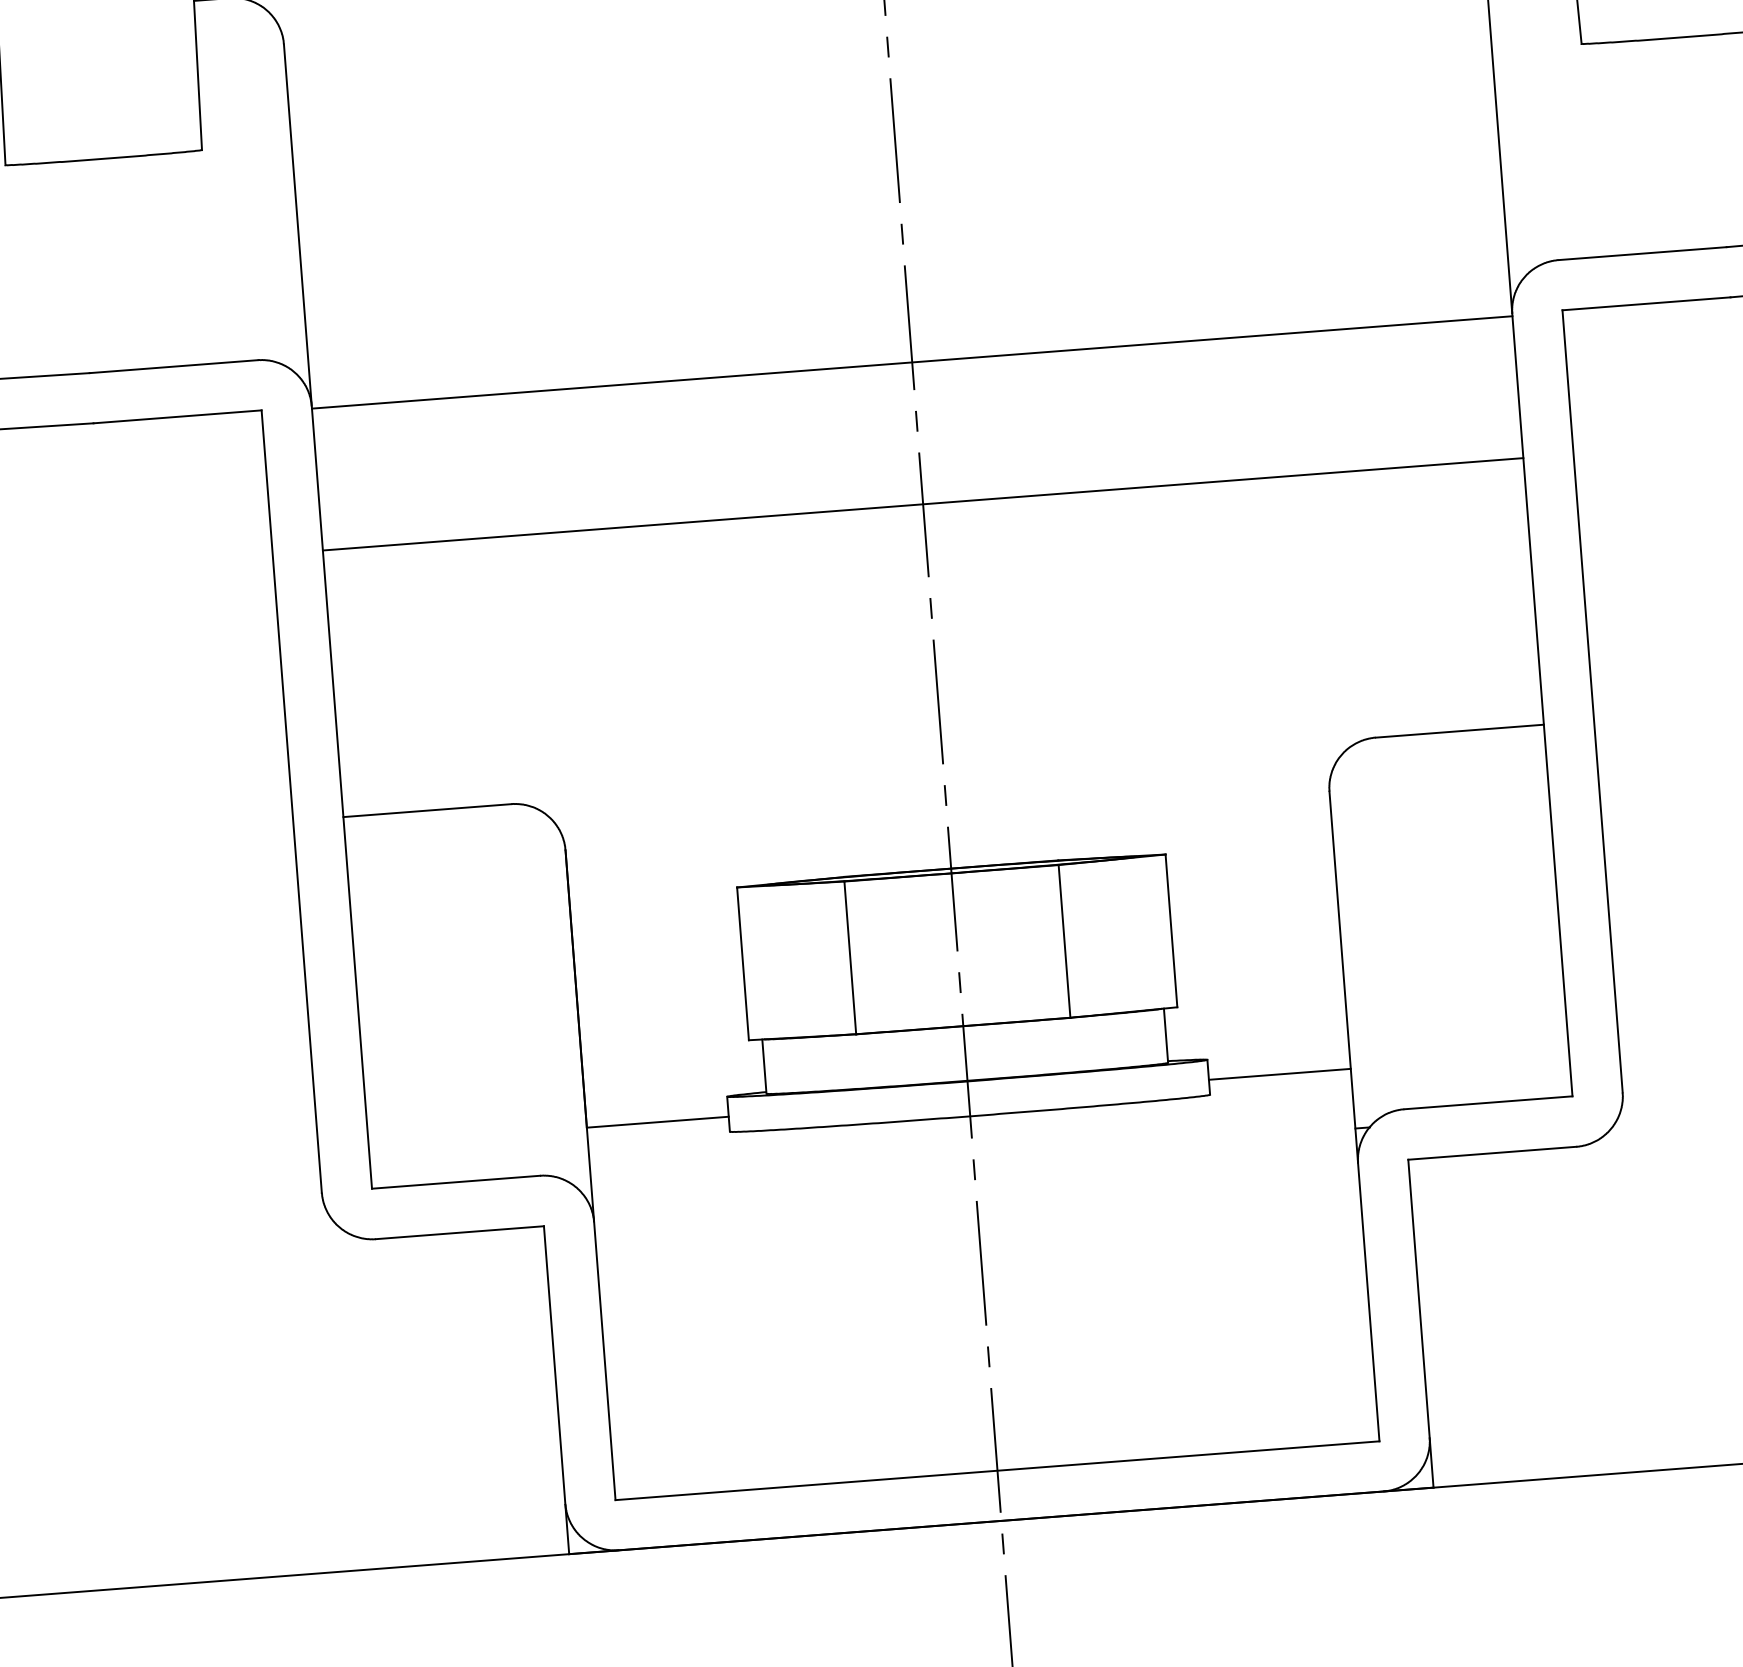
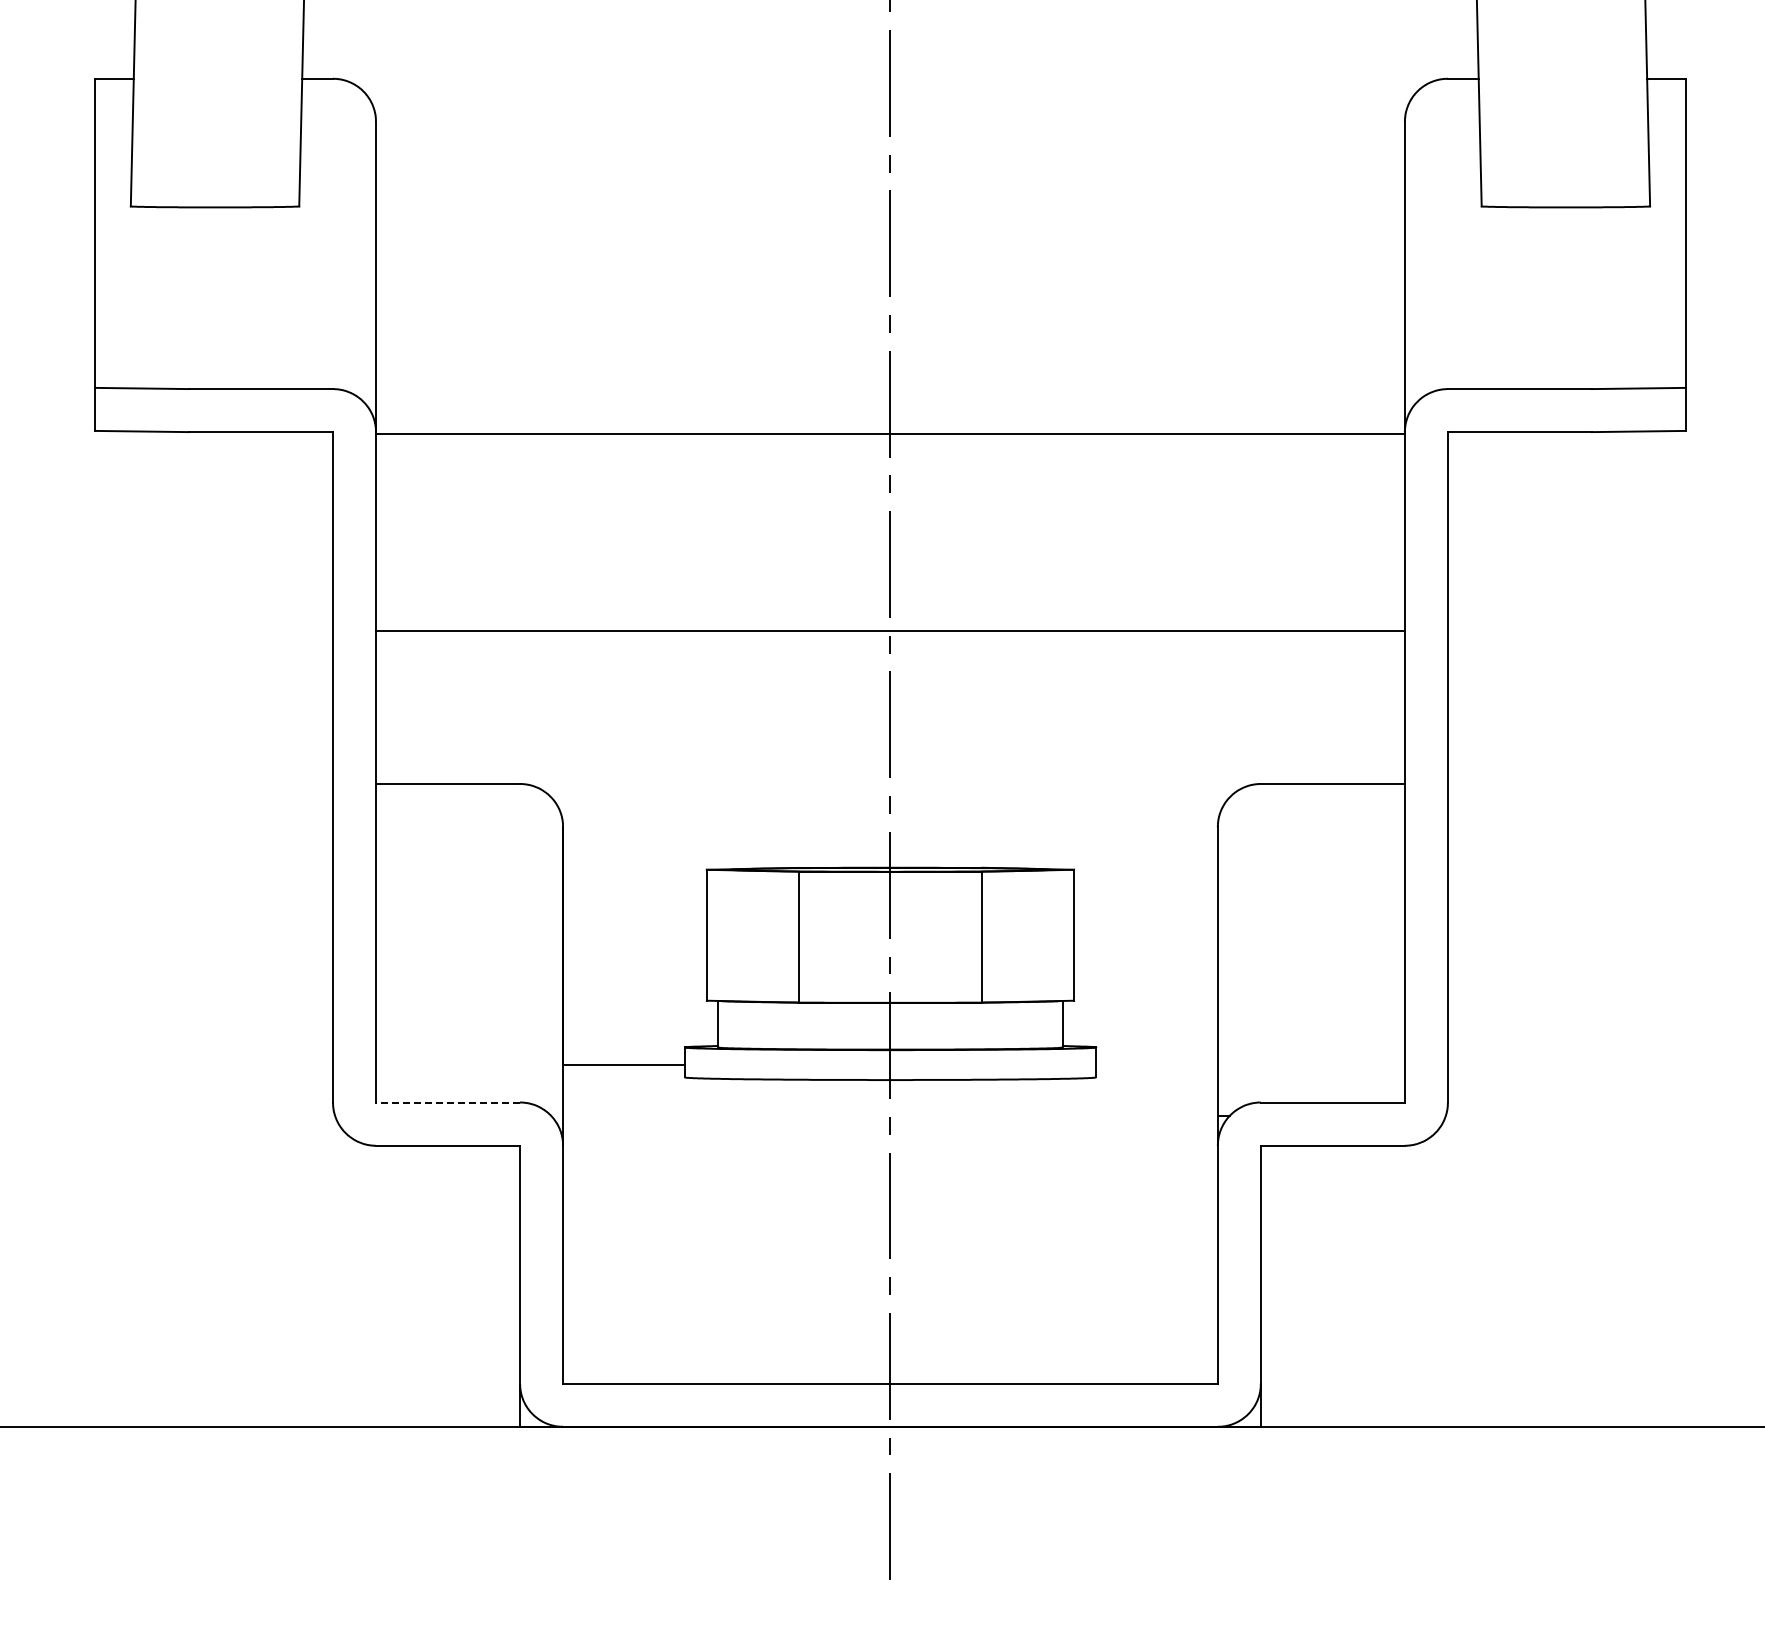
line: (923, 504) -> (890, 630), moved
line: (1279, 1074) -> (1156, 1064), removed
line: (455, 1182) -> (447, 1102), solid -> dashed

